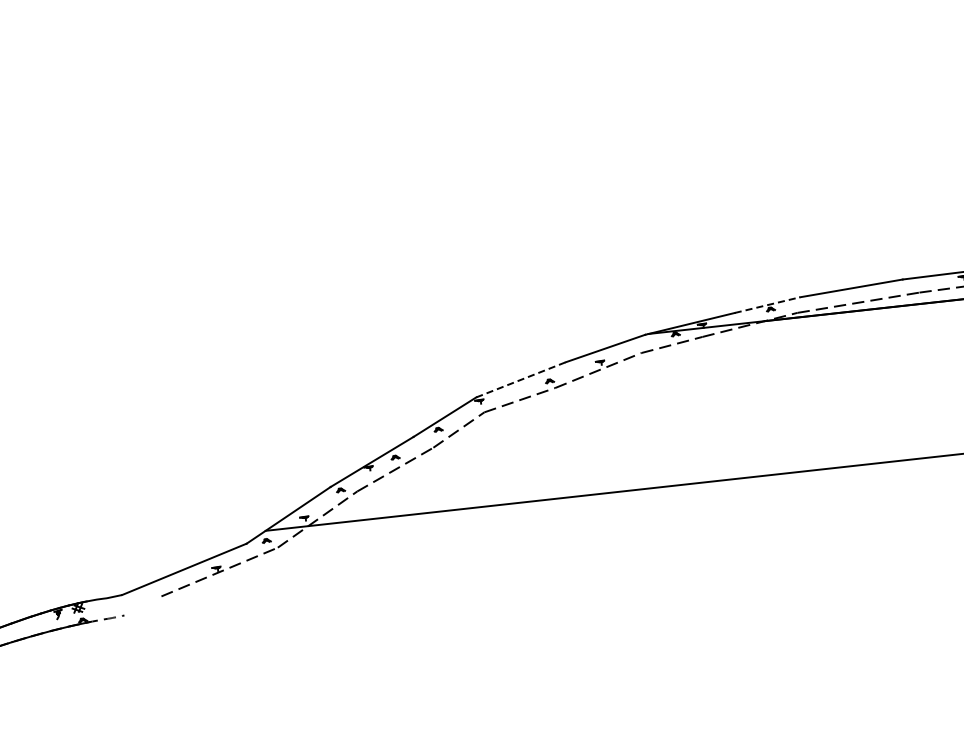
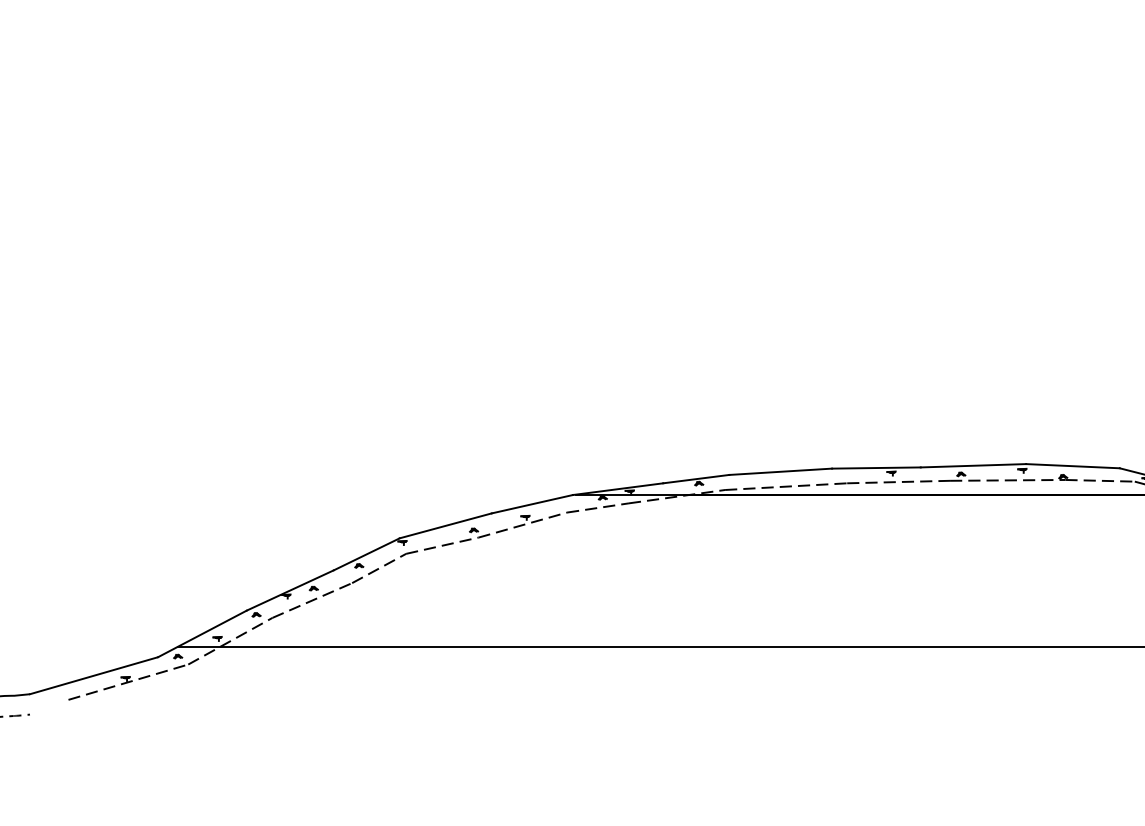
line: (767, 305) -> (696, 479), dashed -> solid
line: (520, 379) -> (445, 525), dashed -> solid

